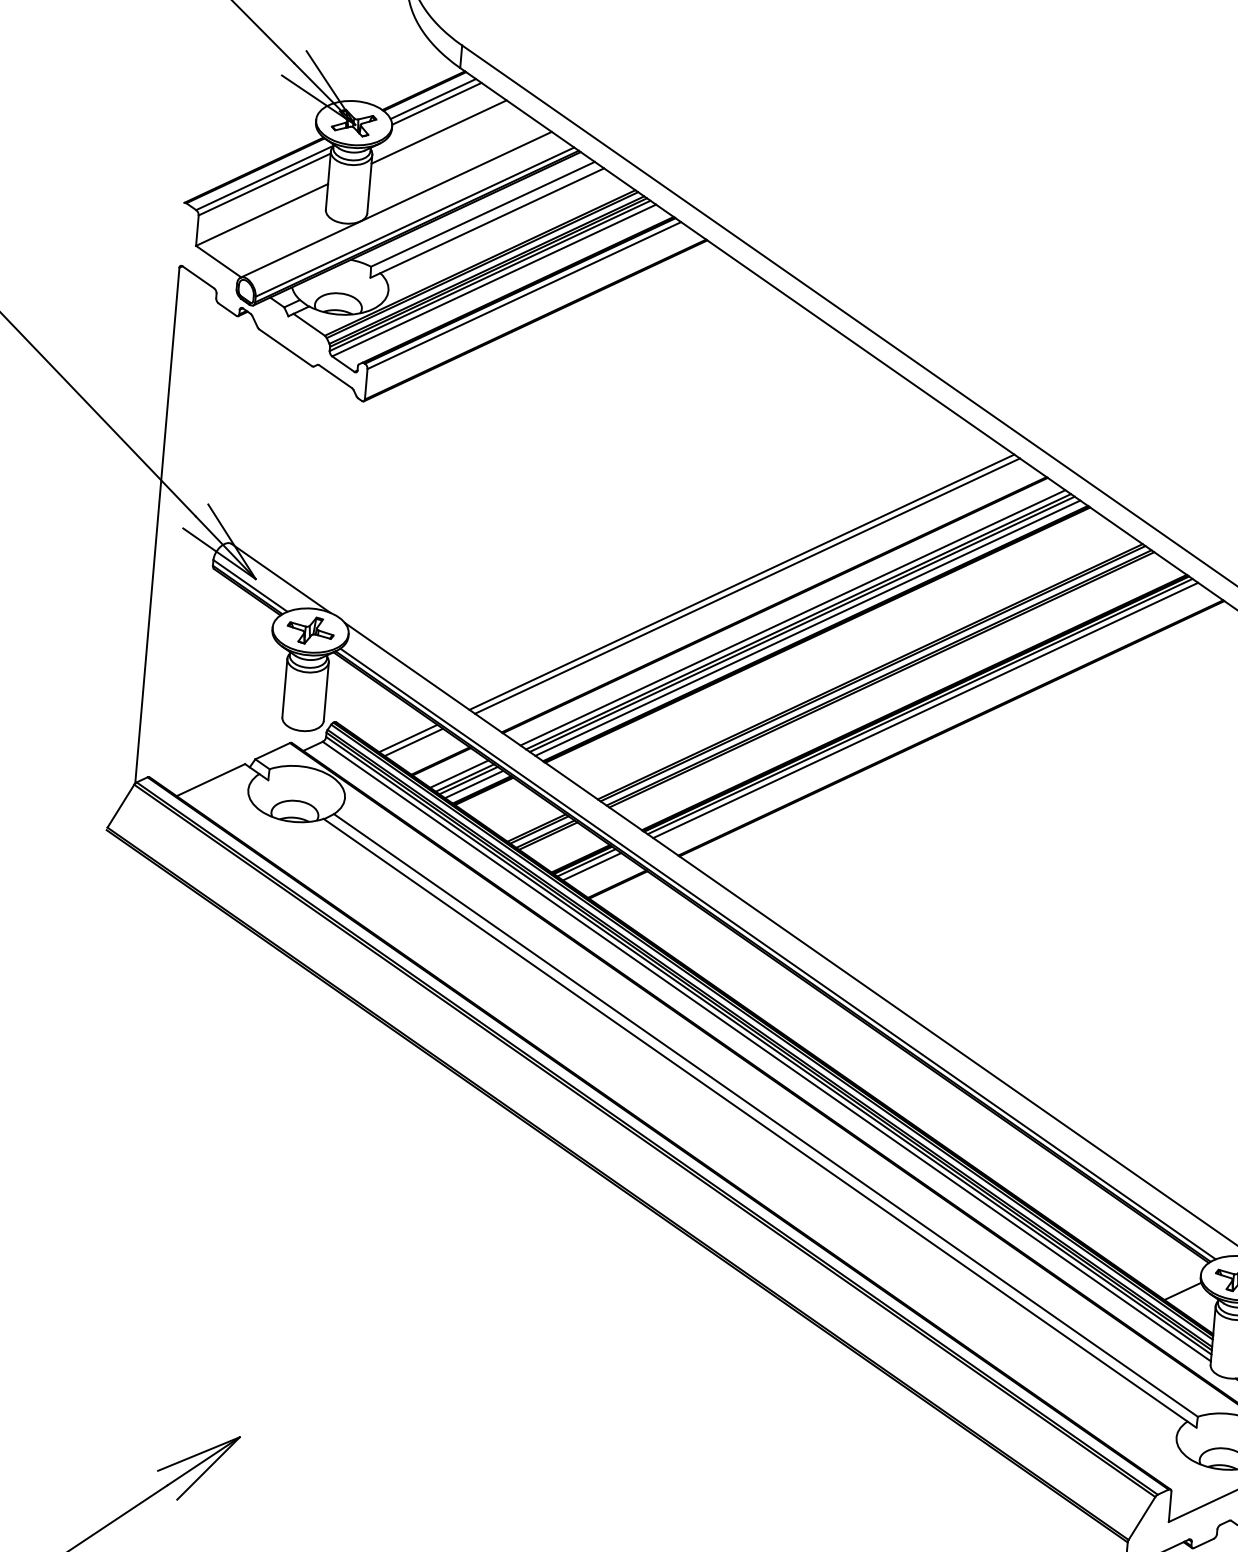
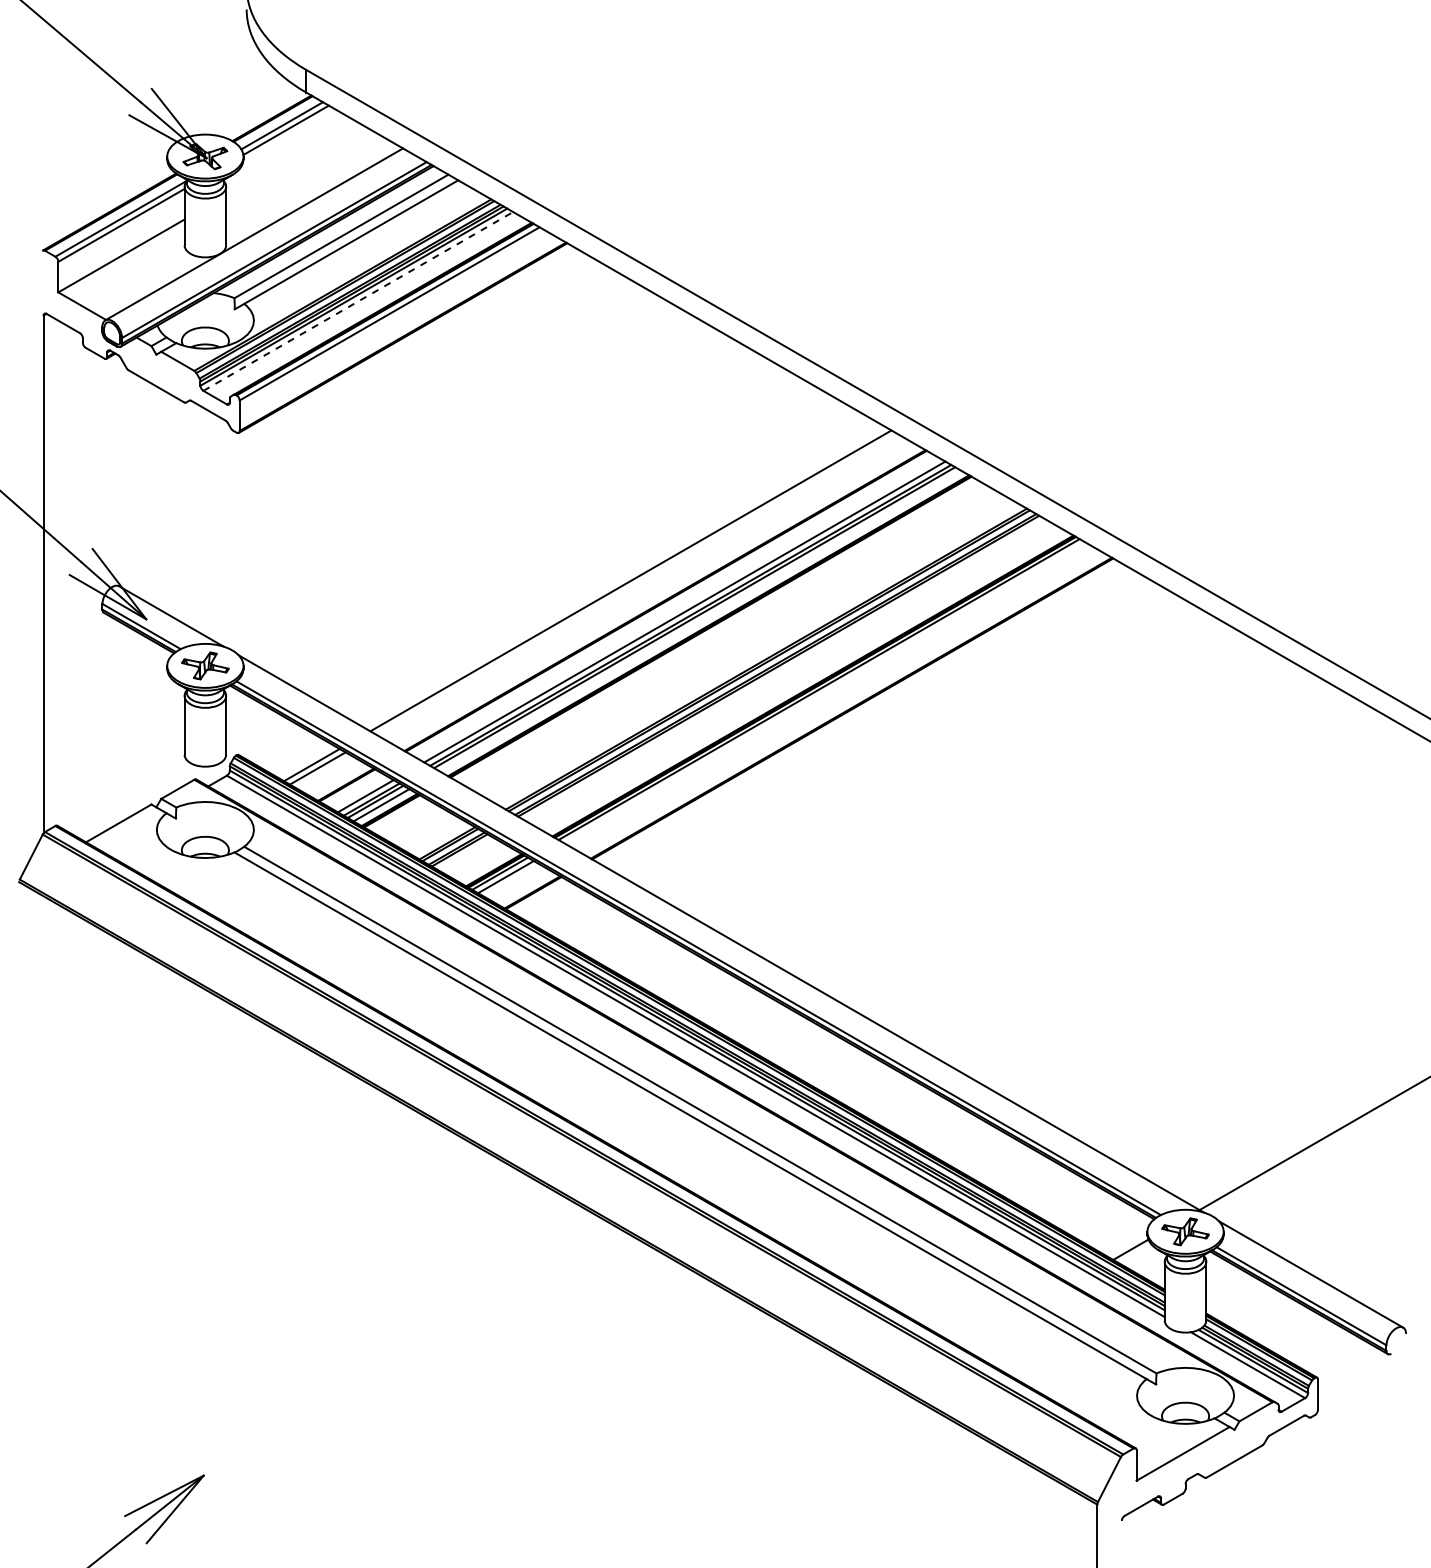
line: (438, 131) -> (290, 157), removed
line: (494, 280) -> (358, 301), solid -> dashed
line: (747, 585) -> (636, 583), removed
line: (807, 627) -> (700, 620), removed
line: (925, 709) -> (824, 692), removed

